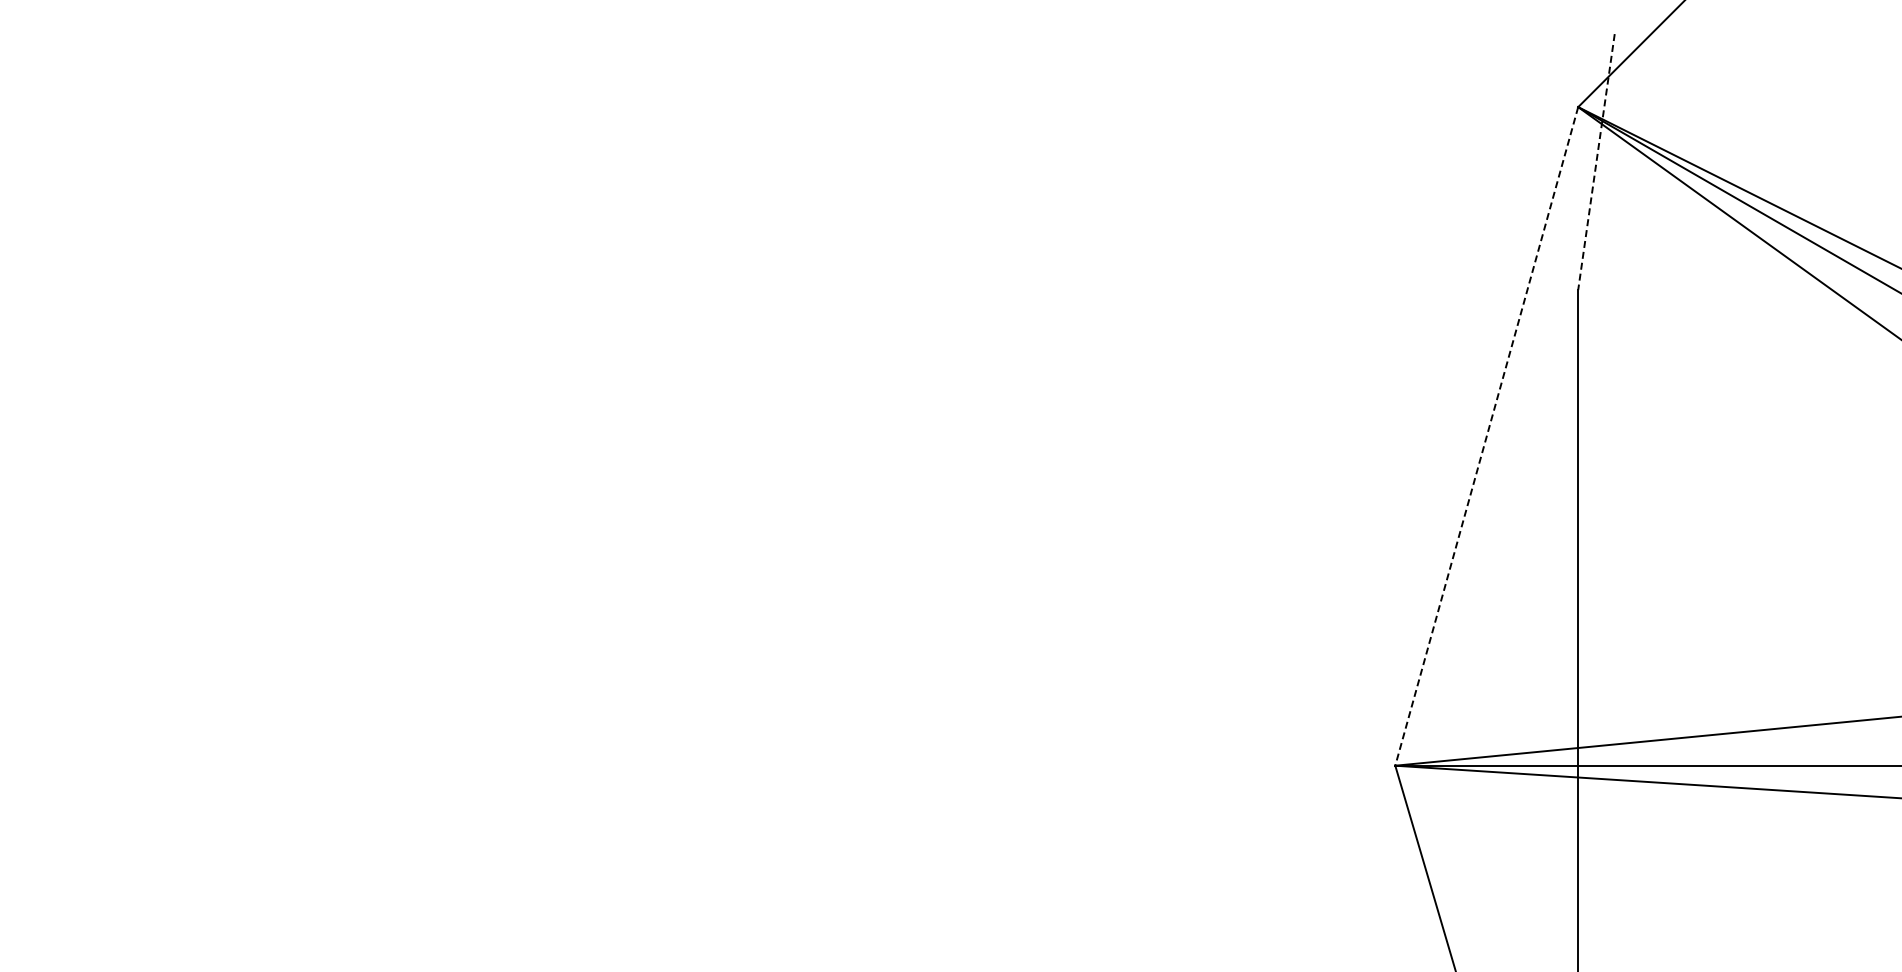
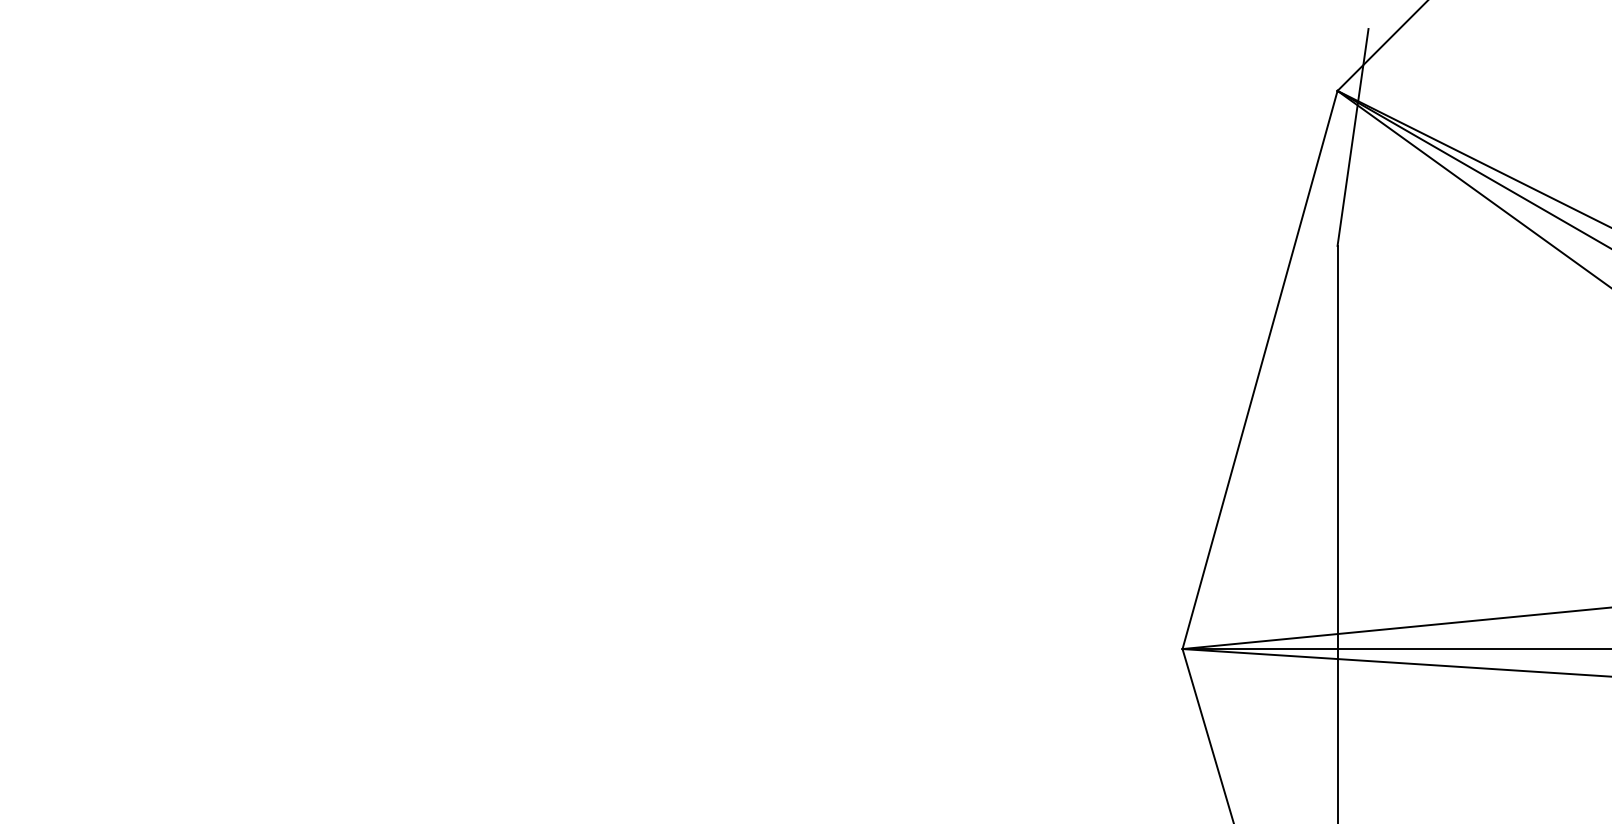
line: (1596, 162) -> (1353, 137), dashed -> solid
line: (1486, 436) -> (1259, 370), dashed -> solid

